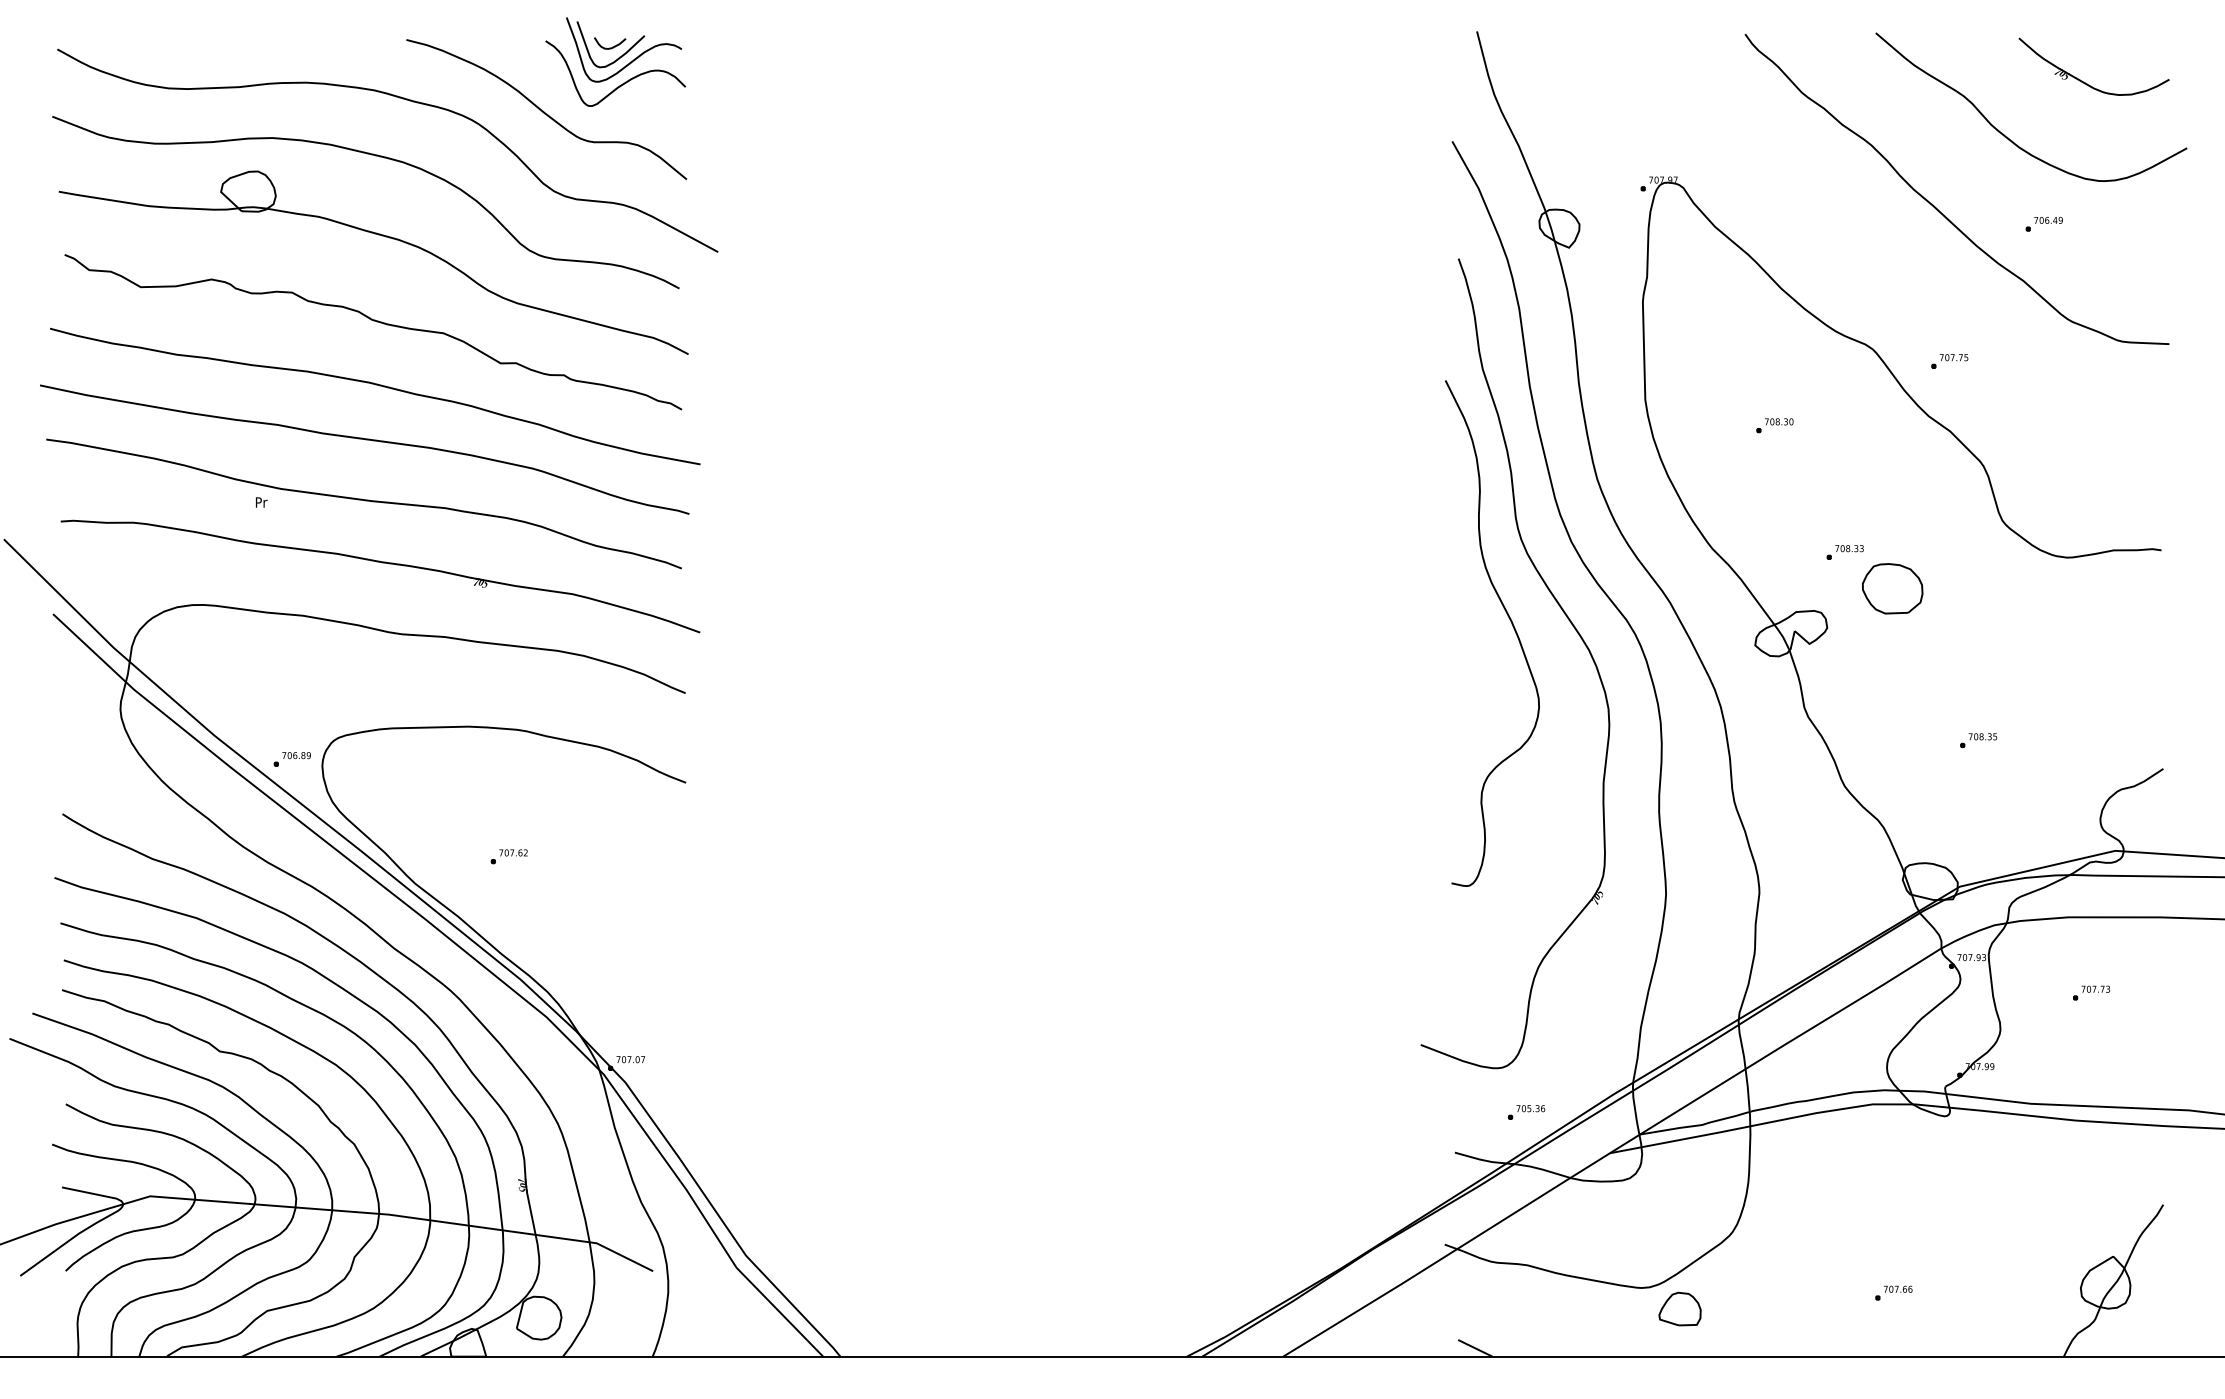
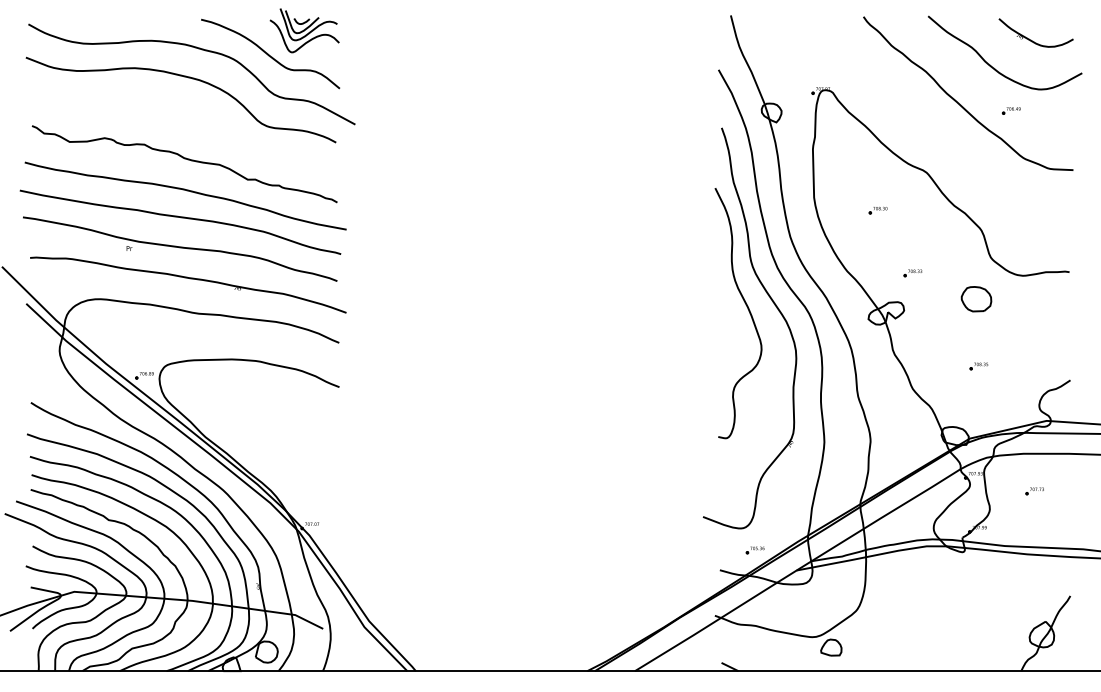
part: (382, 237) -> (189, 117), removed
part: (1949, 360) -> (964, 178), removed
part: (1892, 589) -> (976, 299), moved
part: (508, 856) -> (251, 423), removed
part: (1892, 1292) -> (936, 639), removed

